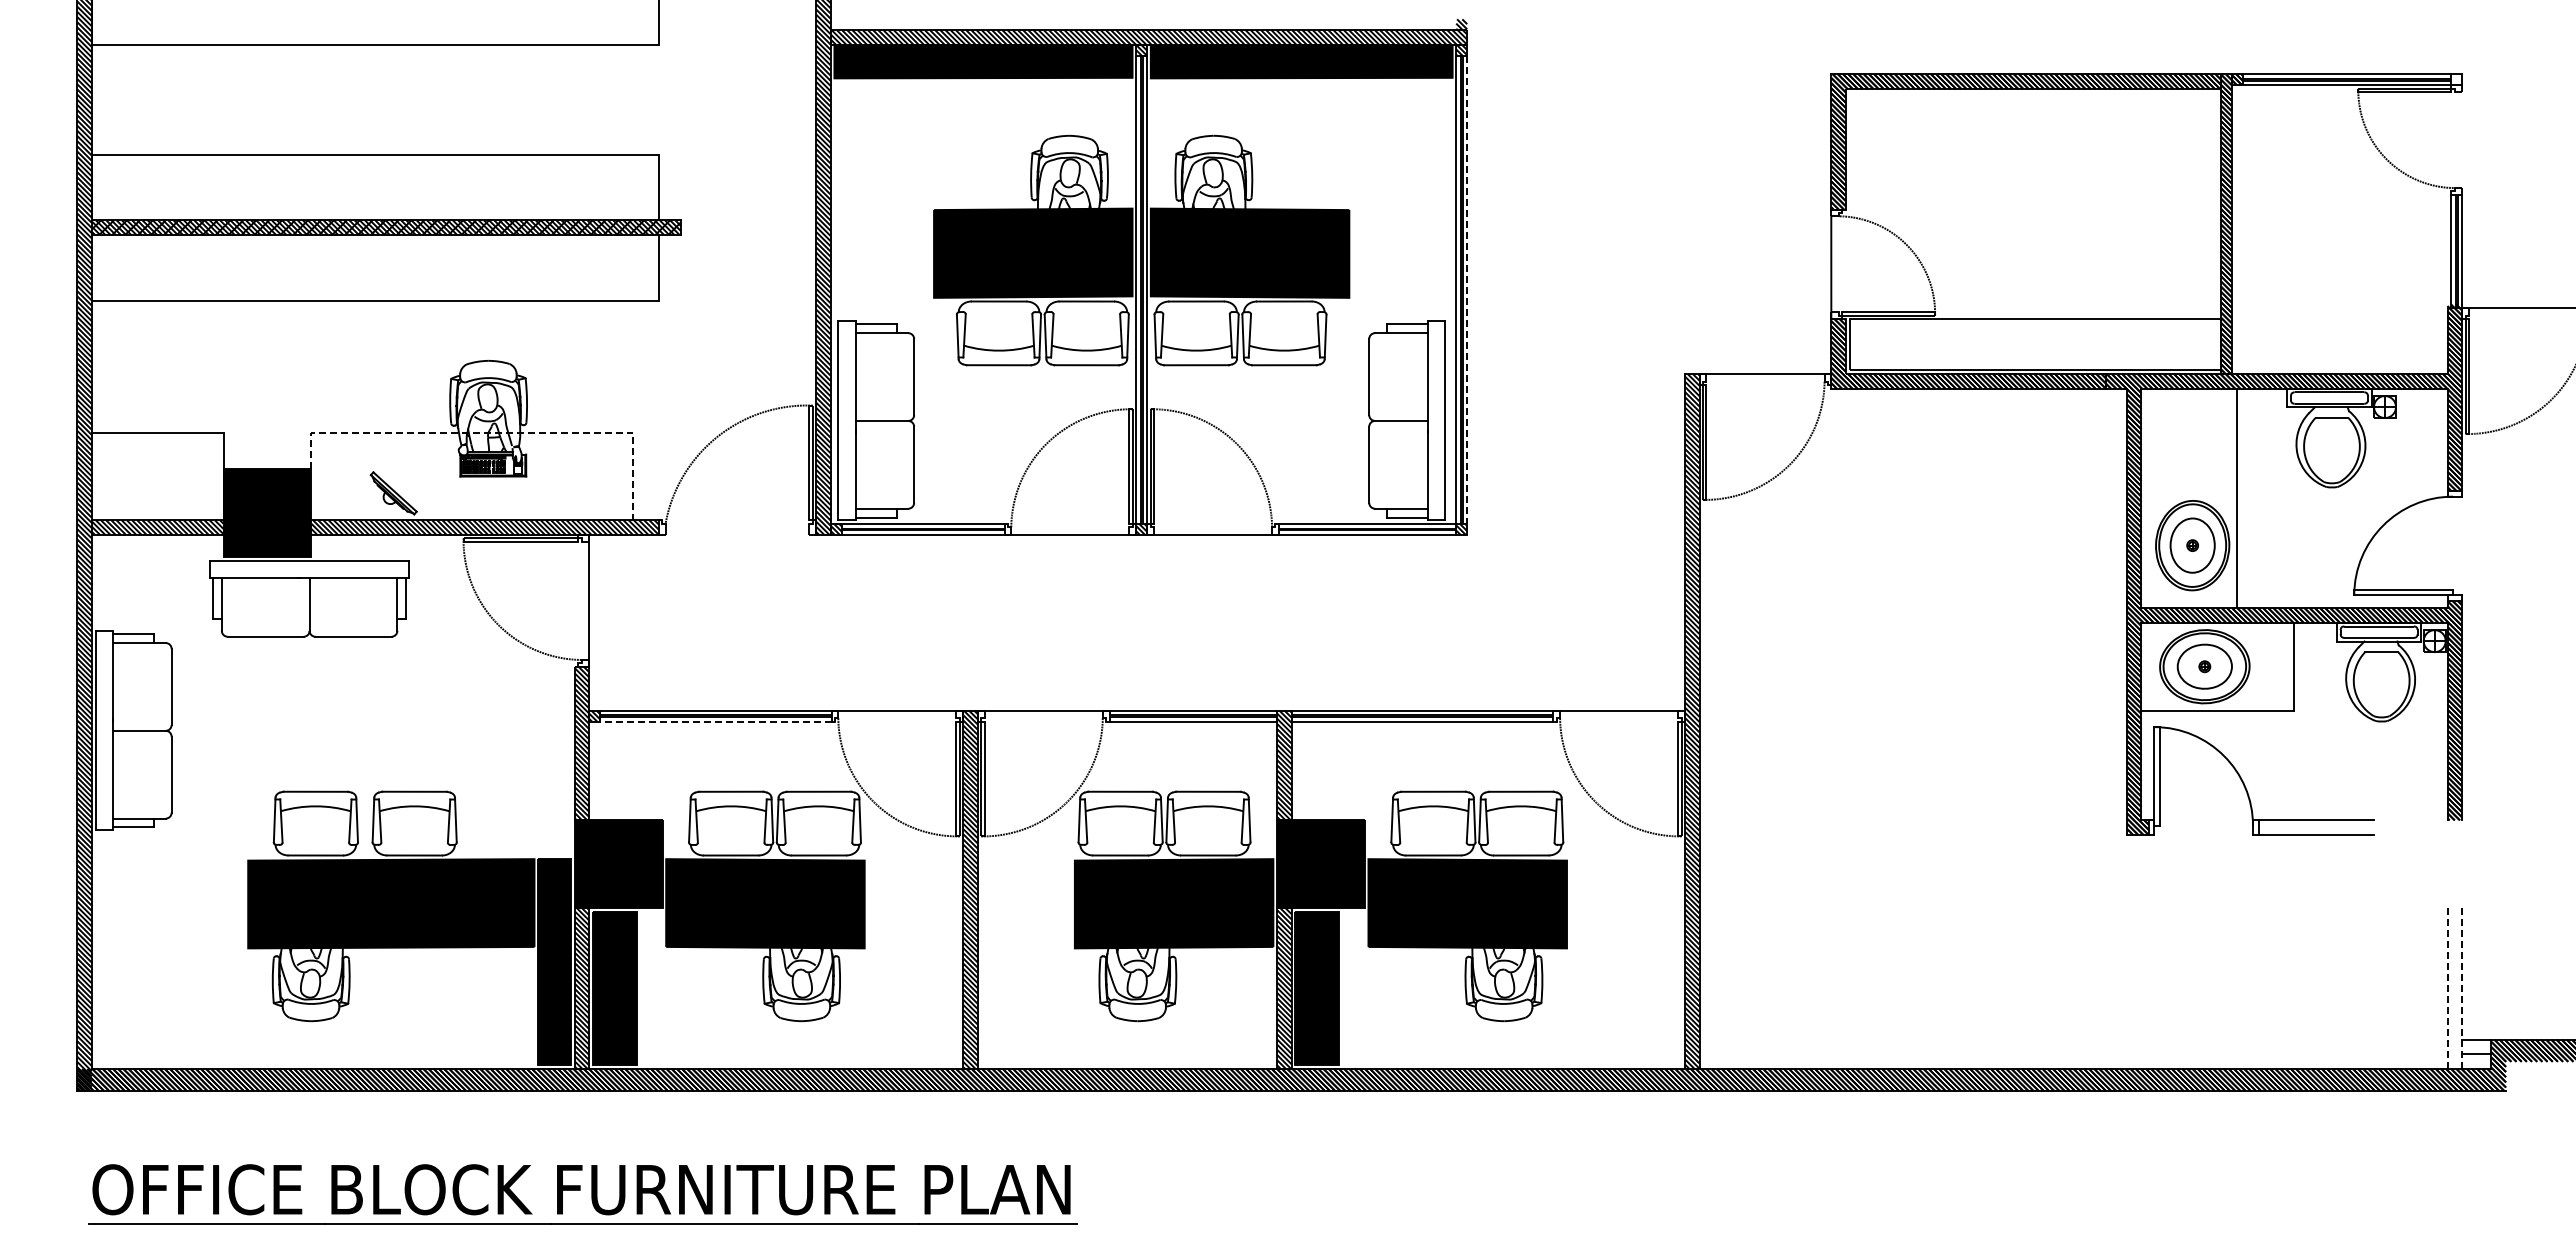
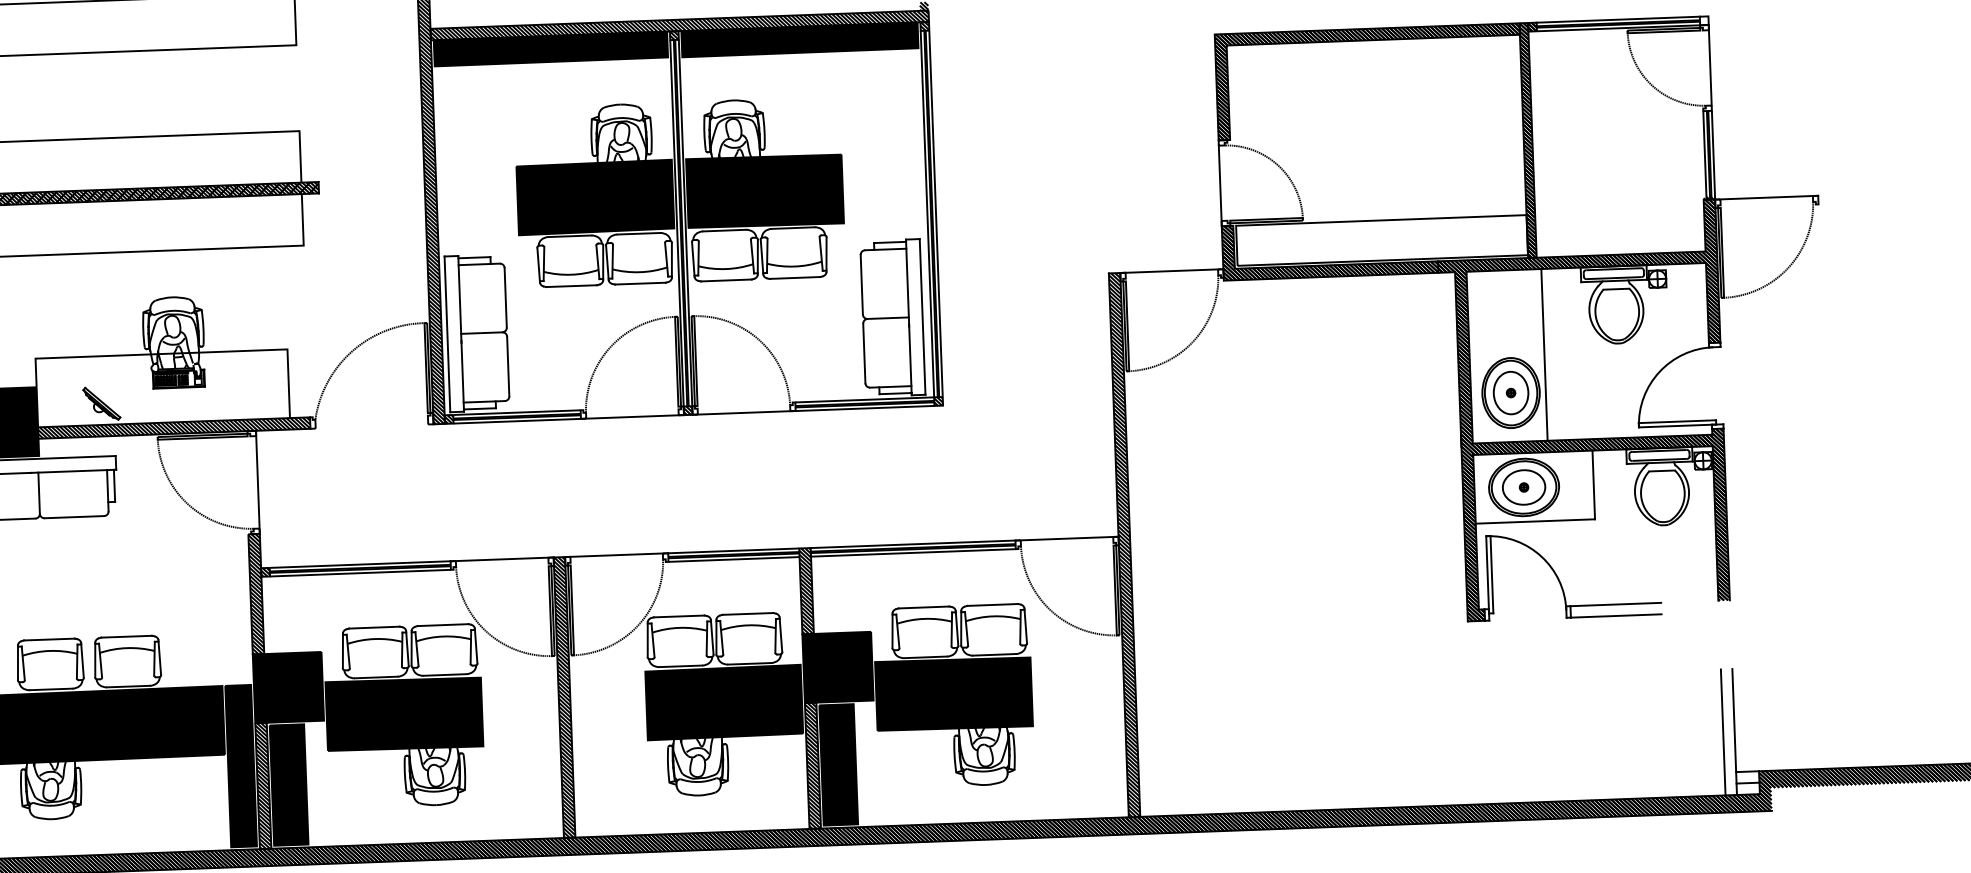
line: (2462, 136) -> (1710, 65), added
line: (1467, 290) -> (936, 214), dashed -> solid
line: (498, 432) -> (182, 353), dashed -> solid
line: (715, 721) -> (360, 573), dashed -> solid
line: (2447, 989) -> (1723, 733), dashed -> solid
line: (2462, 989) -> (1734, 732), dashed -> solid

